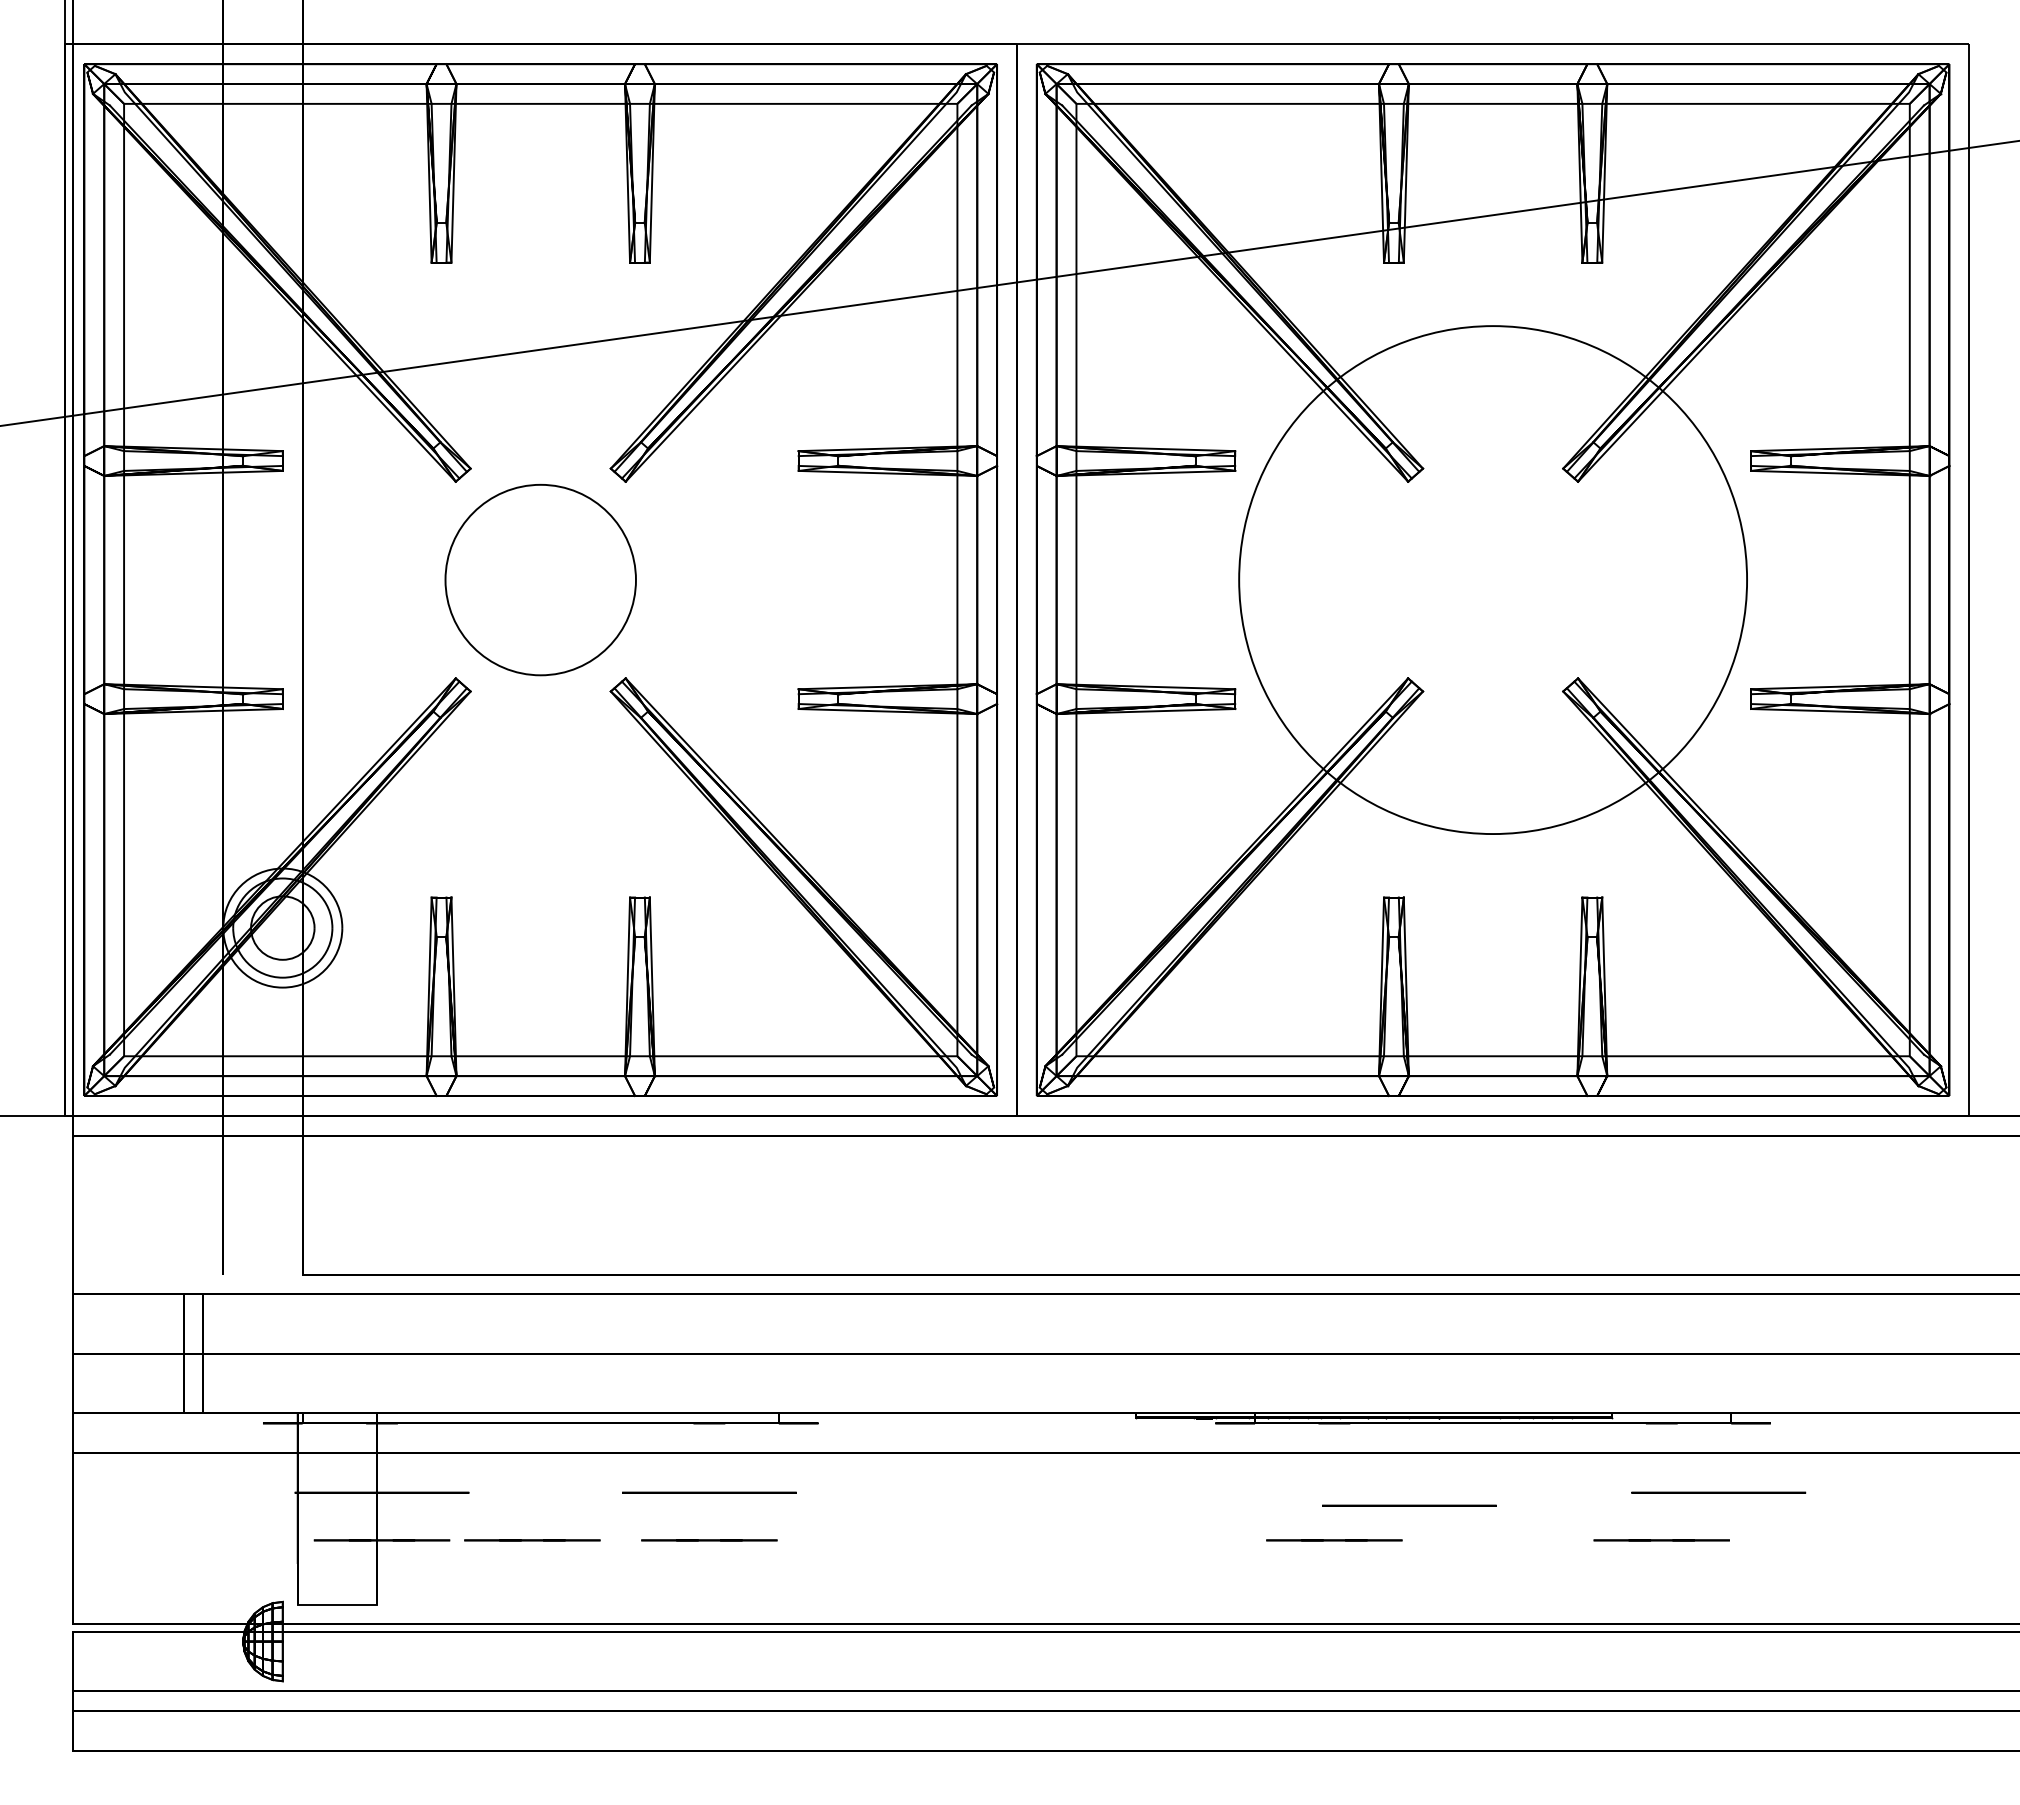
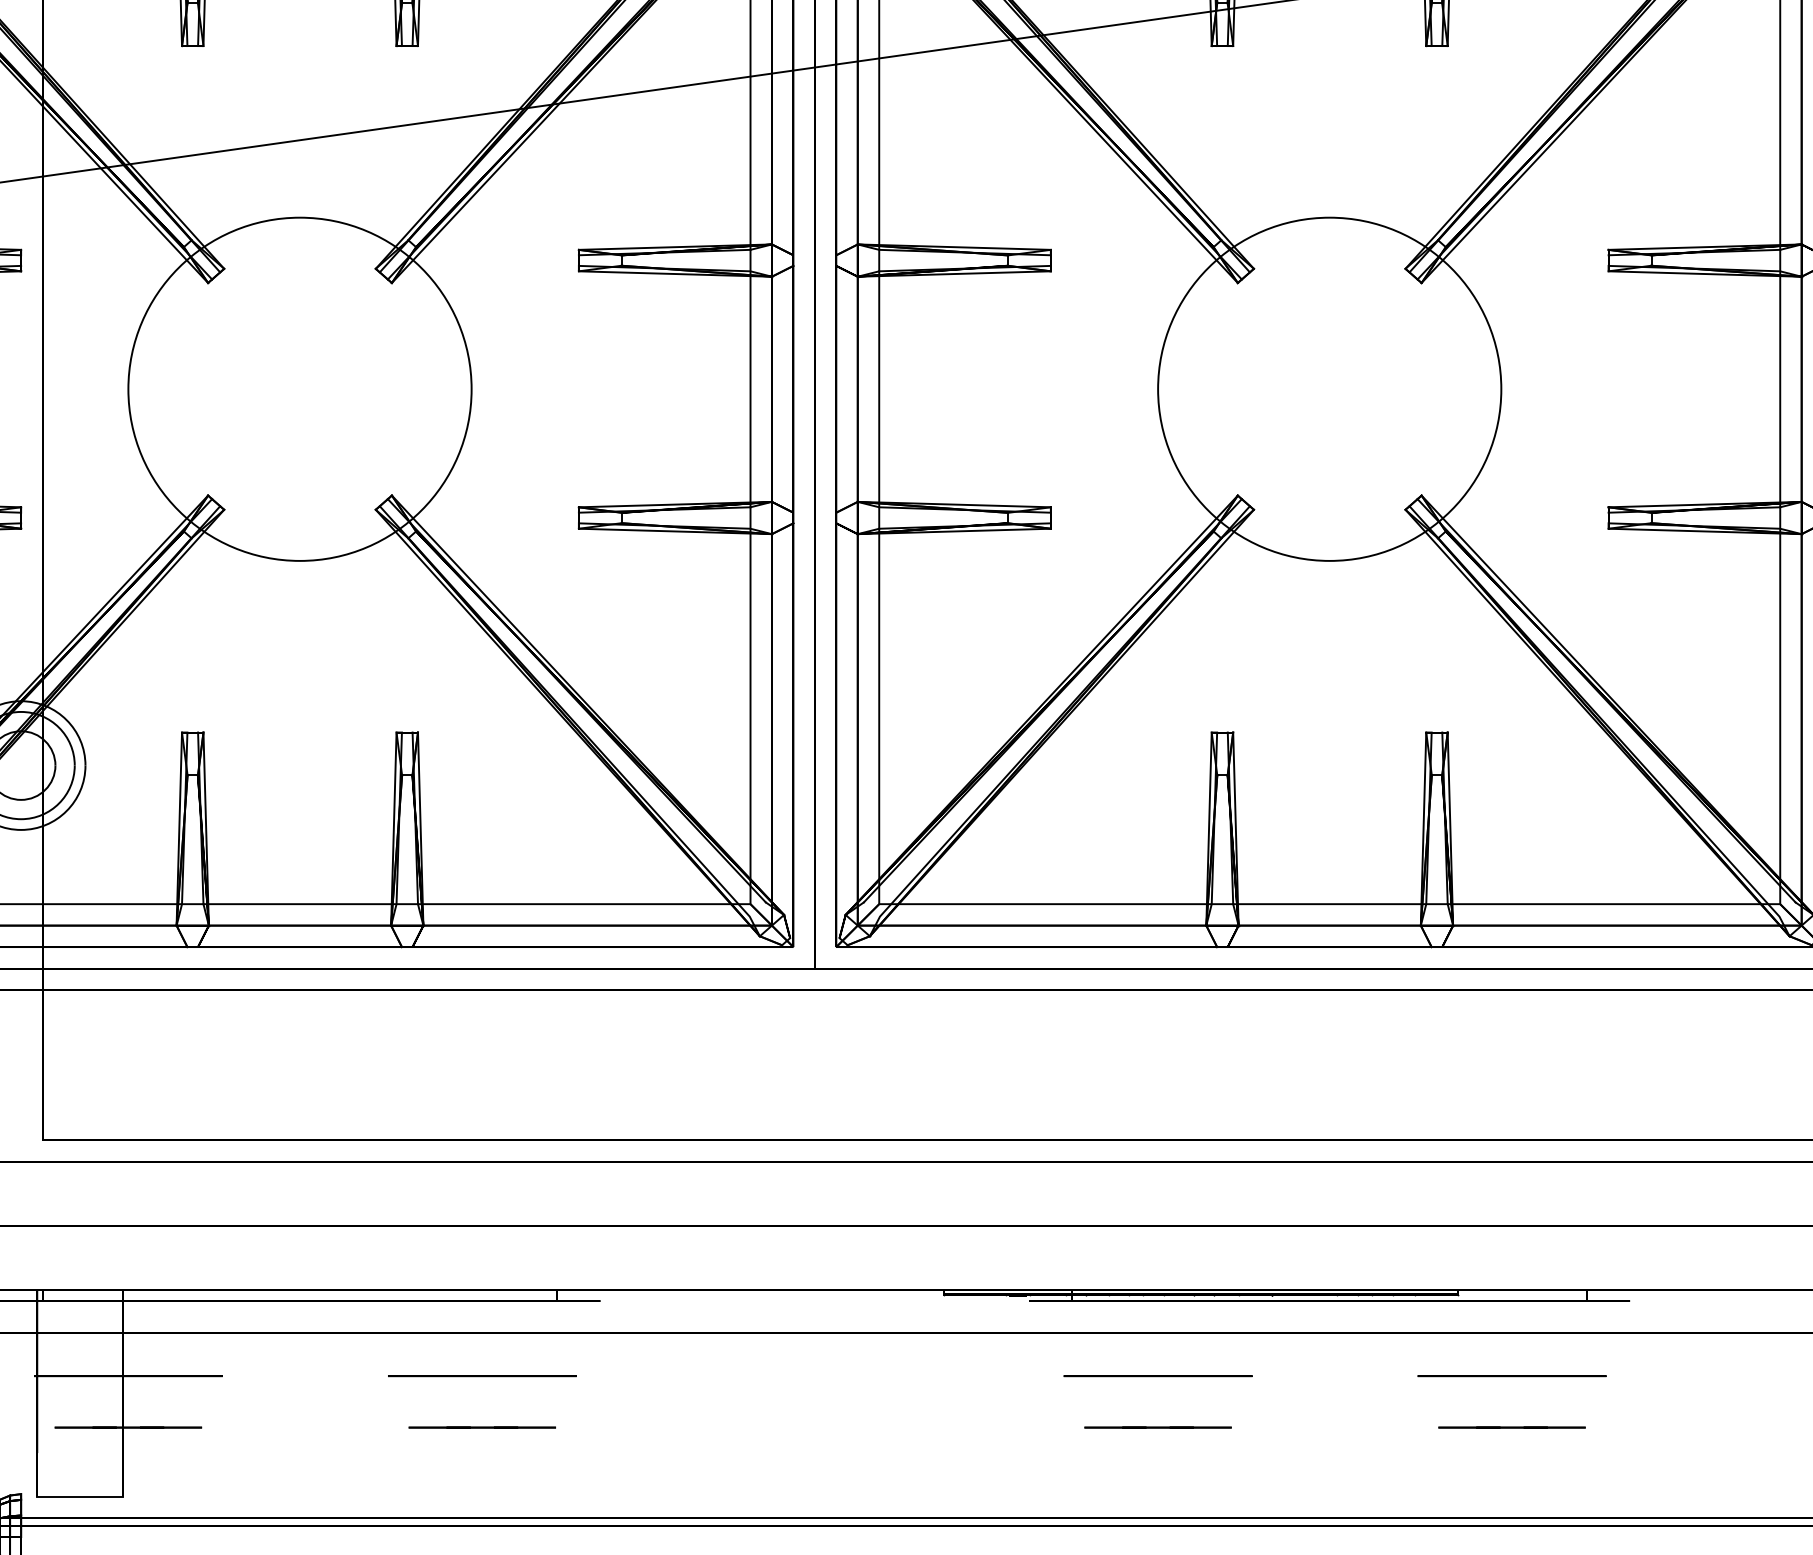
circle: (540, 579) -> (299, 388), size x1.67
circle: (1492, 579) -> (1329, 388), size x0.62
circle: (1718, 1492) -> (1511, 1375), moved
circle: (1409, 1505) -> (1158, 1375), moved
line: (532, 1540) -> (291, 1427), removed

